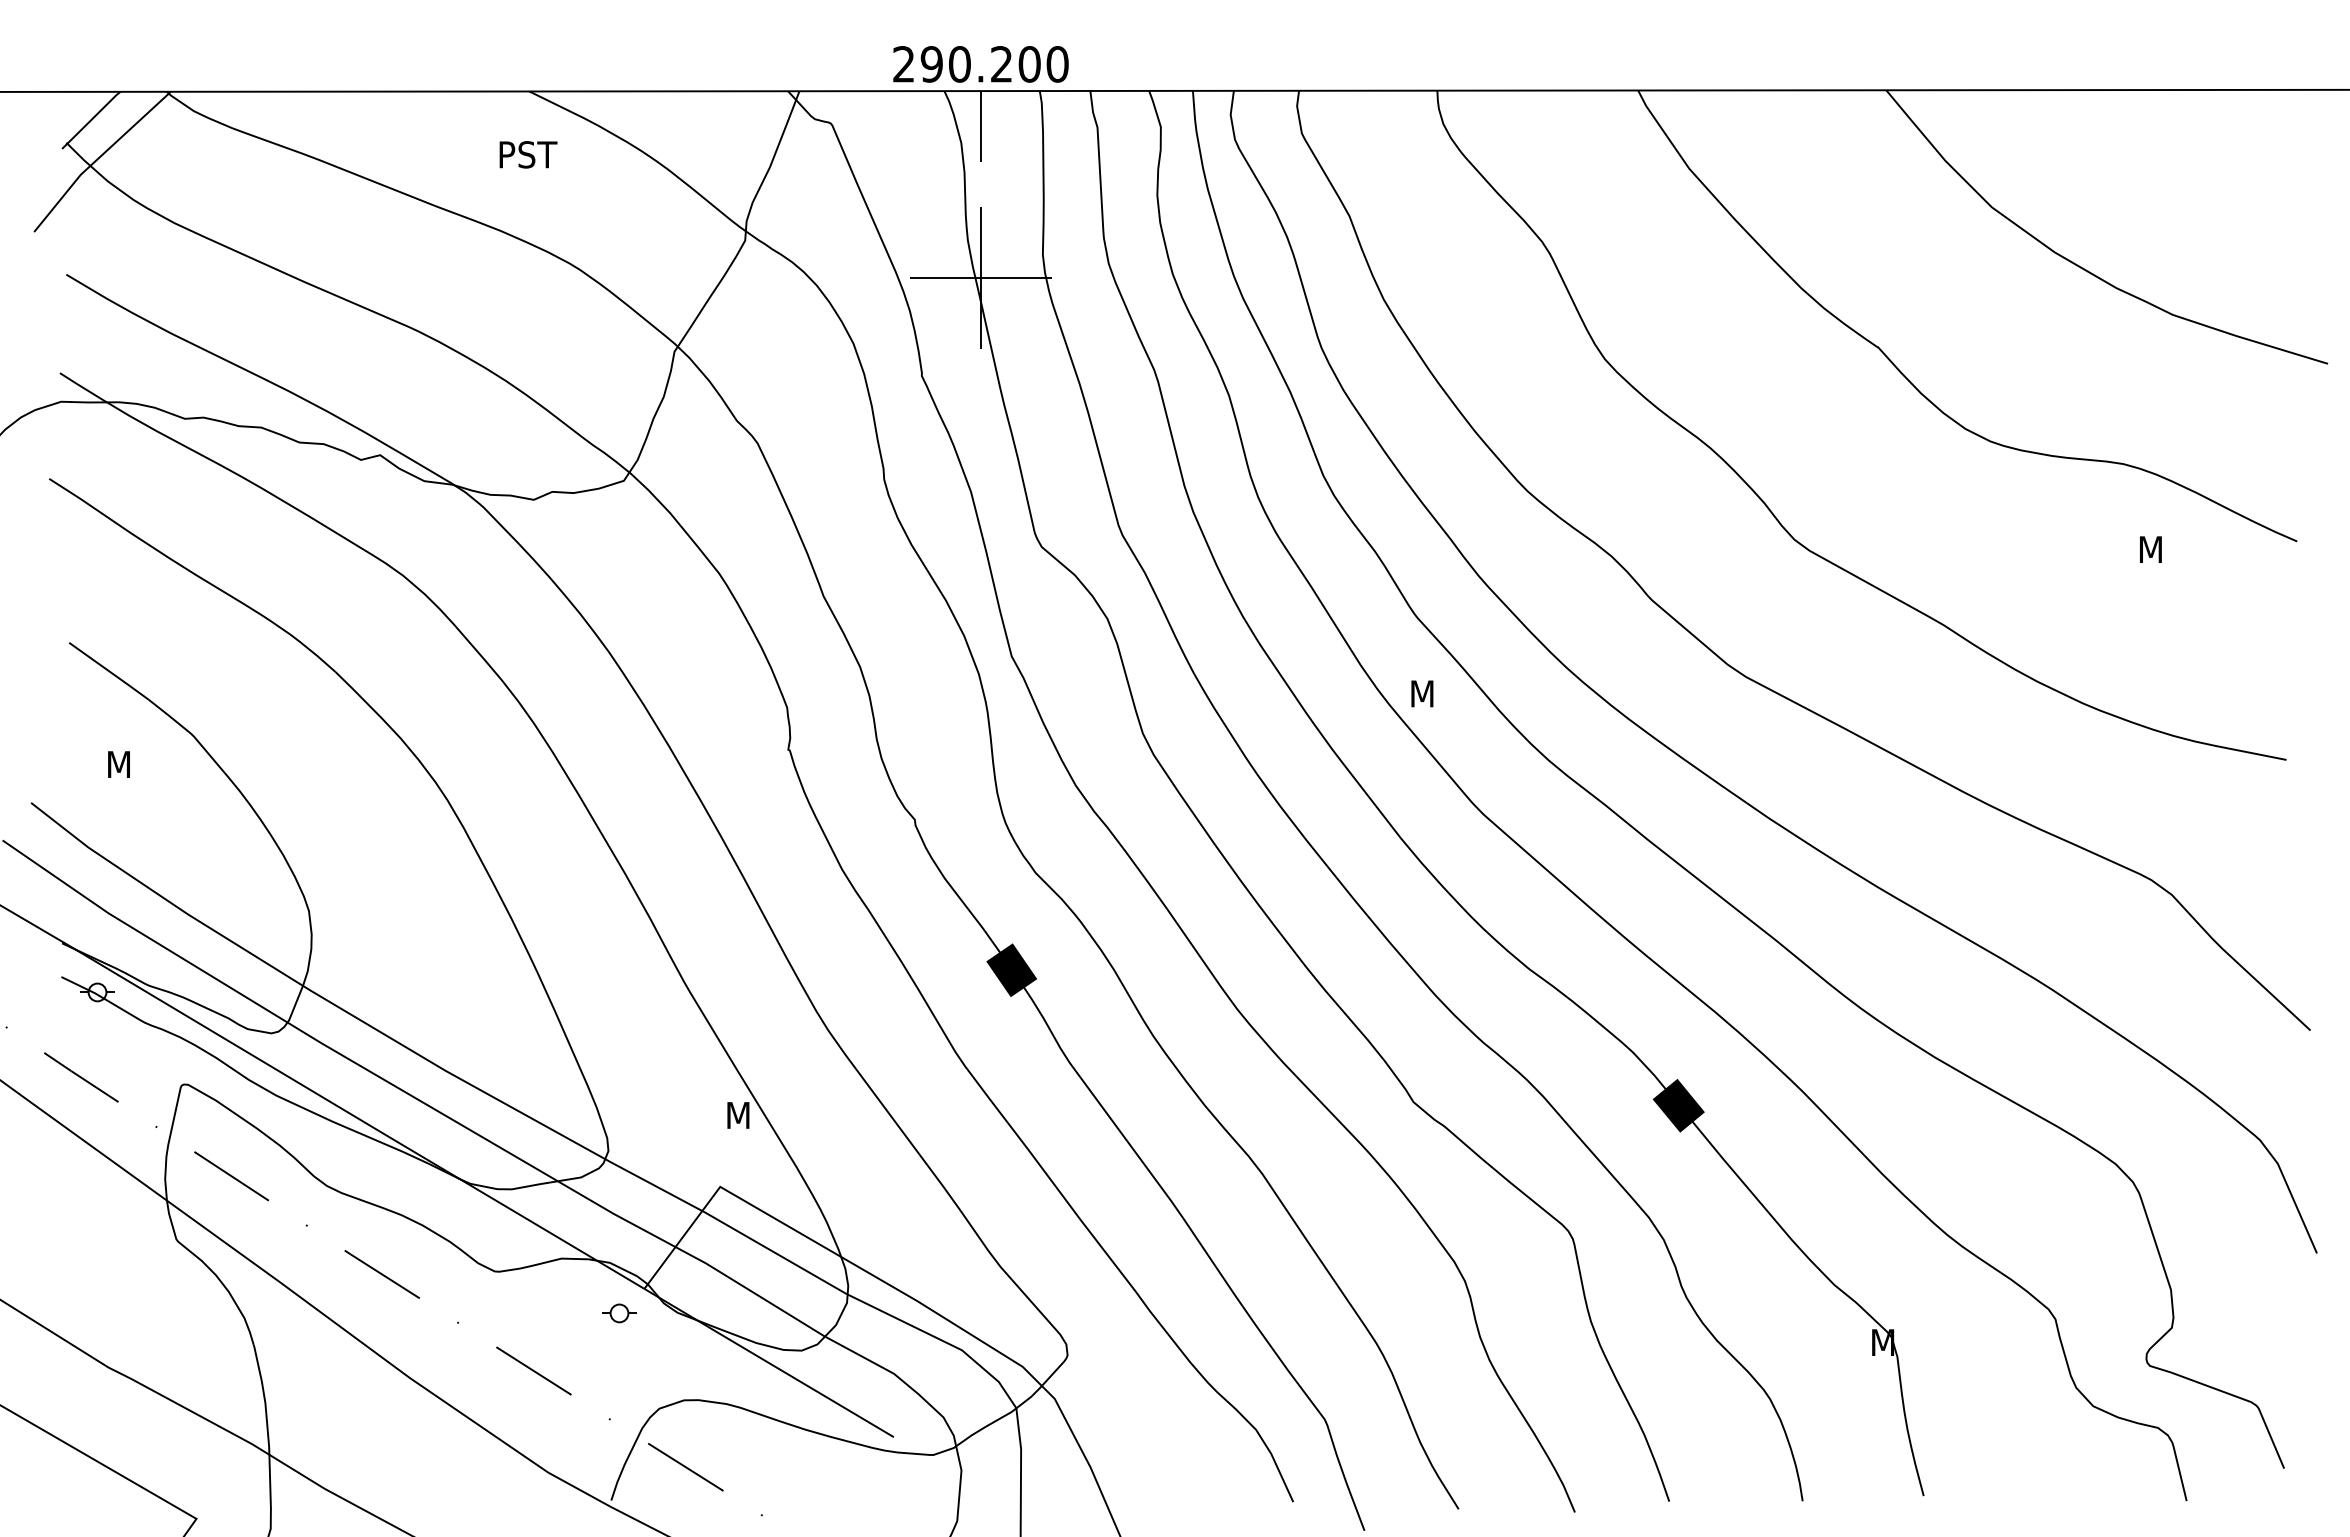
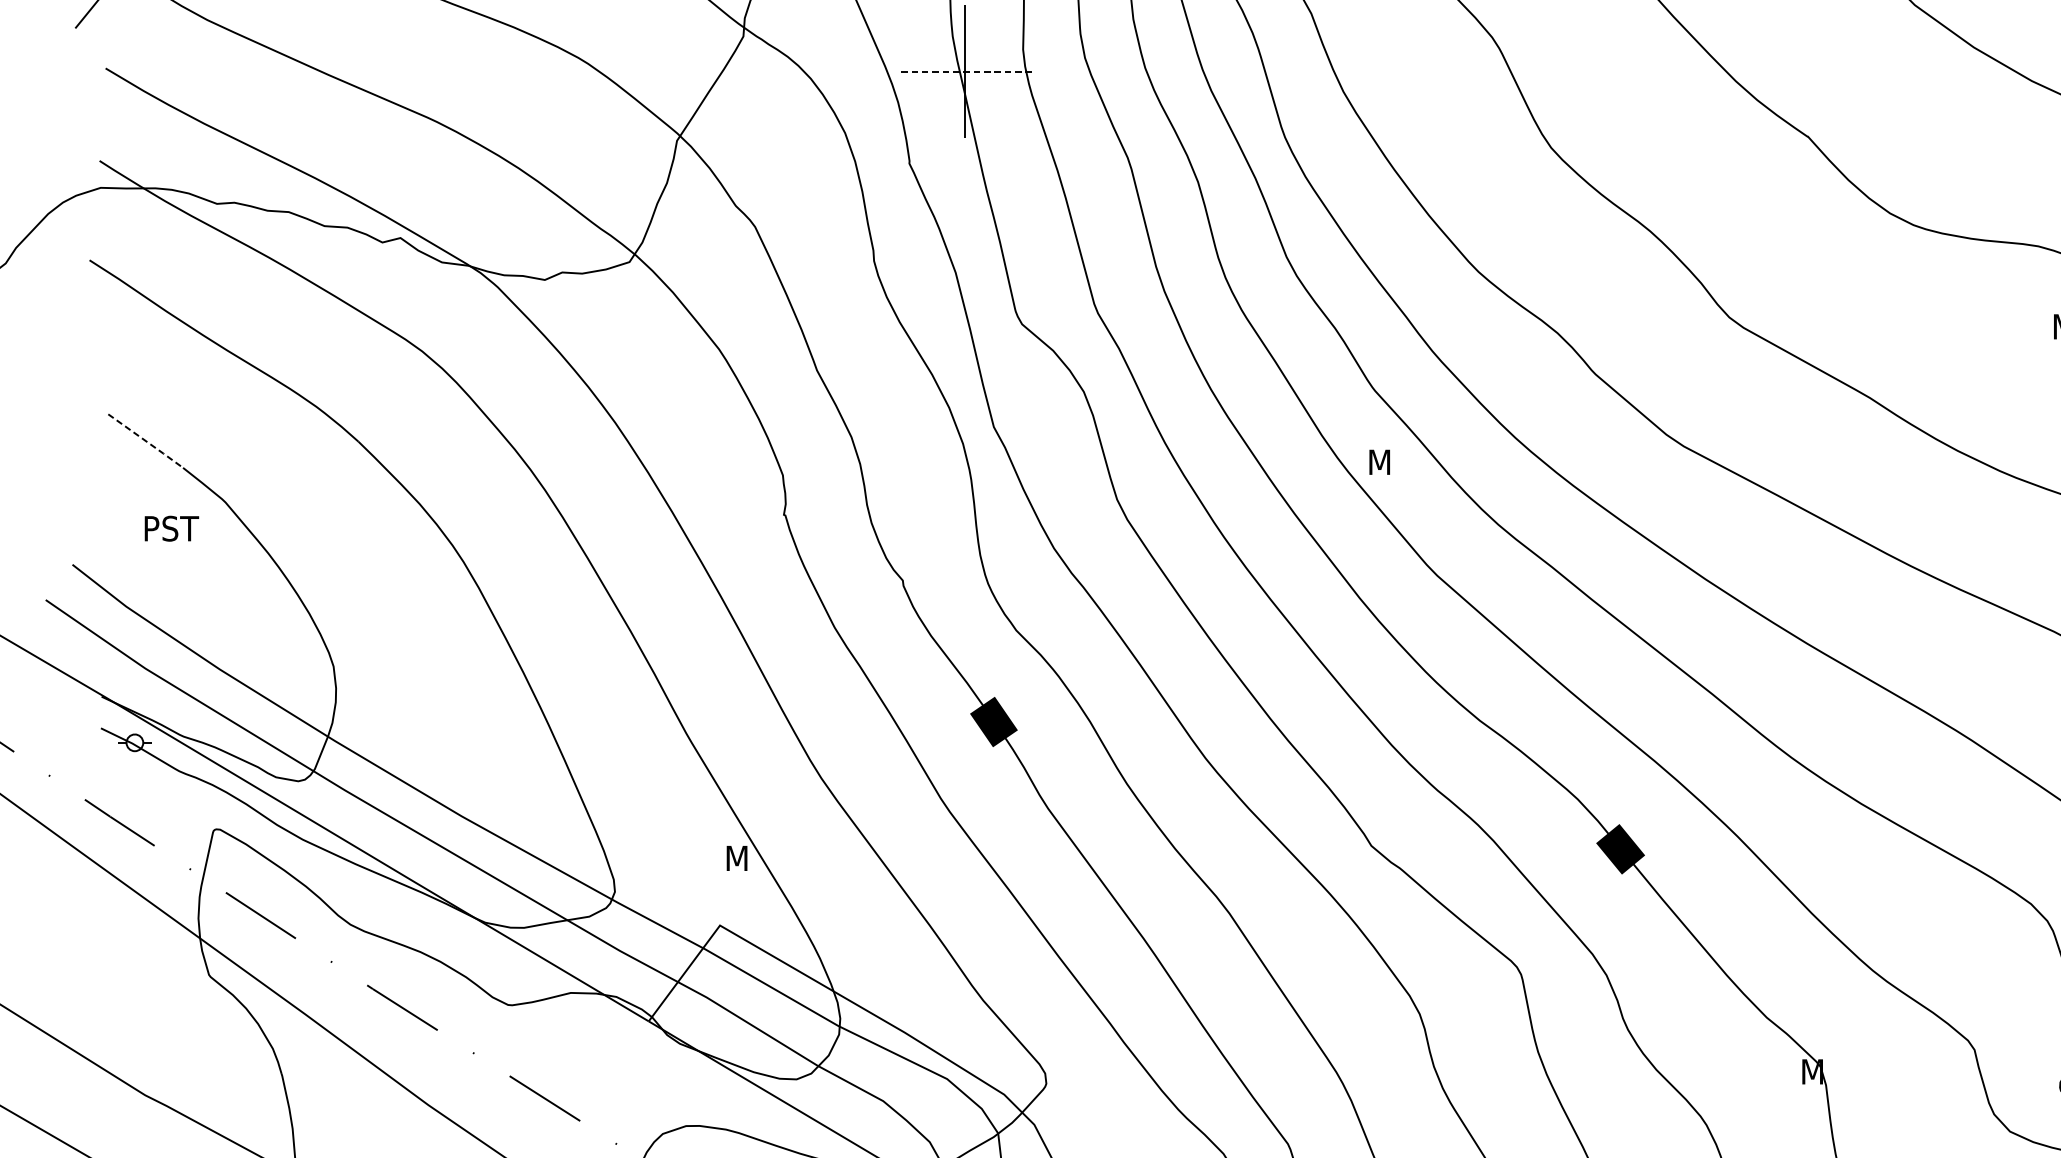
line: (980, 278) -> (964, 72), solid -> dashed
line: (109, 671) -> (146, 441), solid -> dashed
text: (138, 764) -> (173, 528), M -> PST
part: (619, 1313) -> (625, 1044), removed

